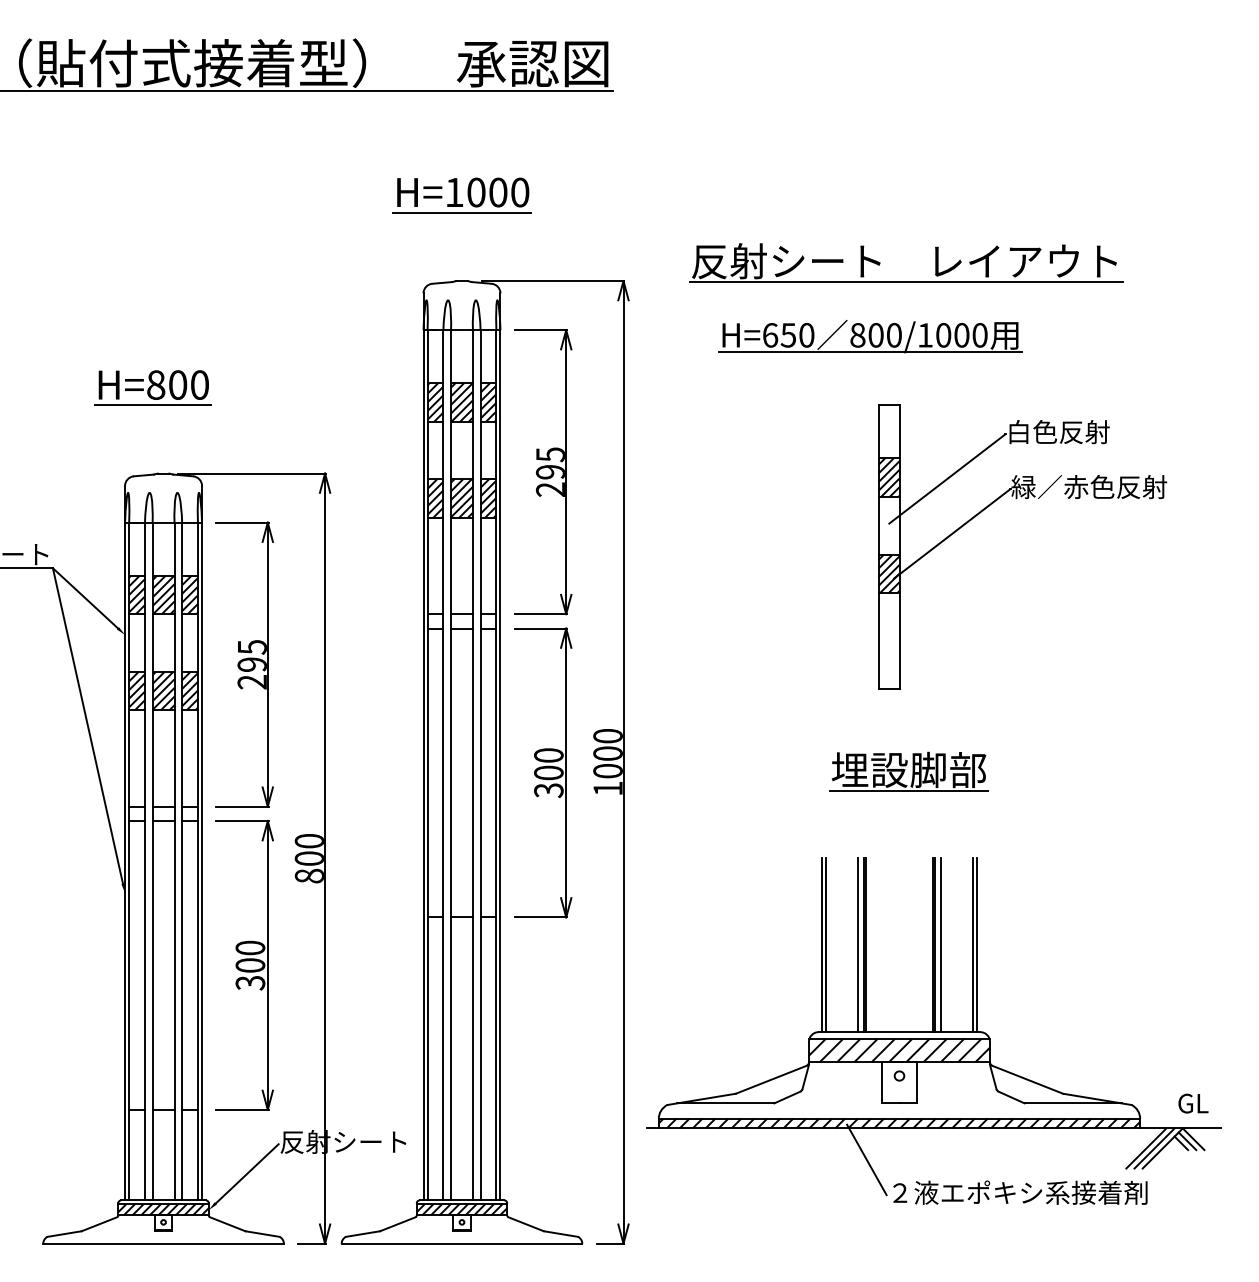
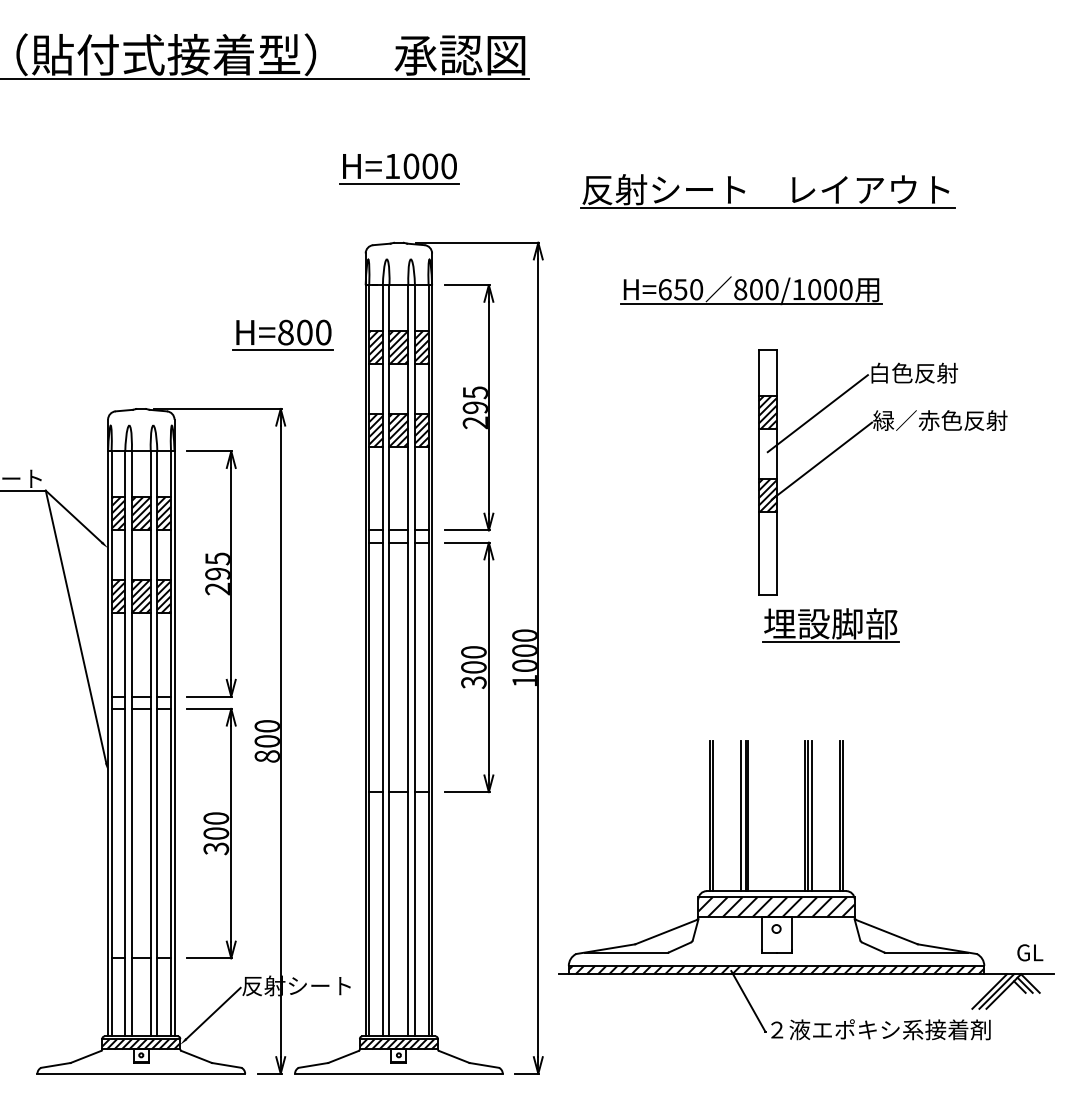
part: (906, 281) -> (767, 207), moved
part: (152, 387) -> (282, 334), moved
part: (908, 771) -> (830, 625), moved

